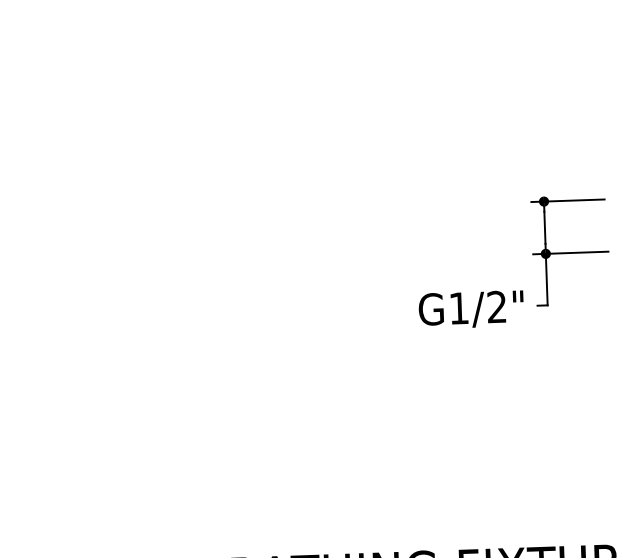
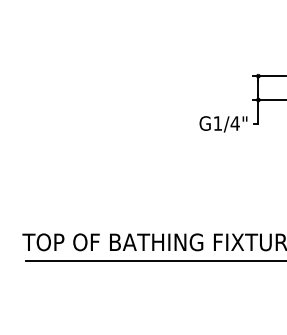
text: (495, 307) -> (234, 123), G1/2" -> G1/4"

